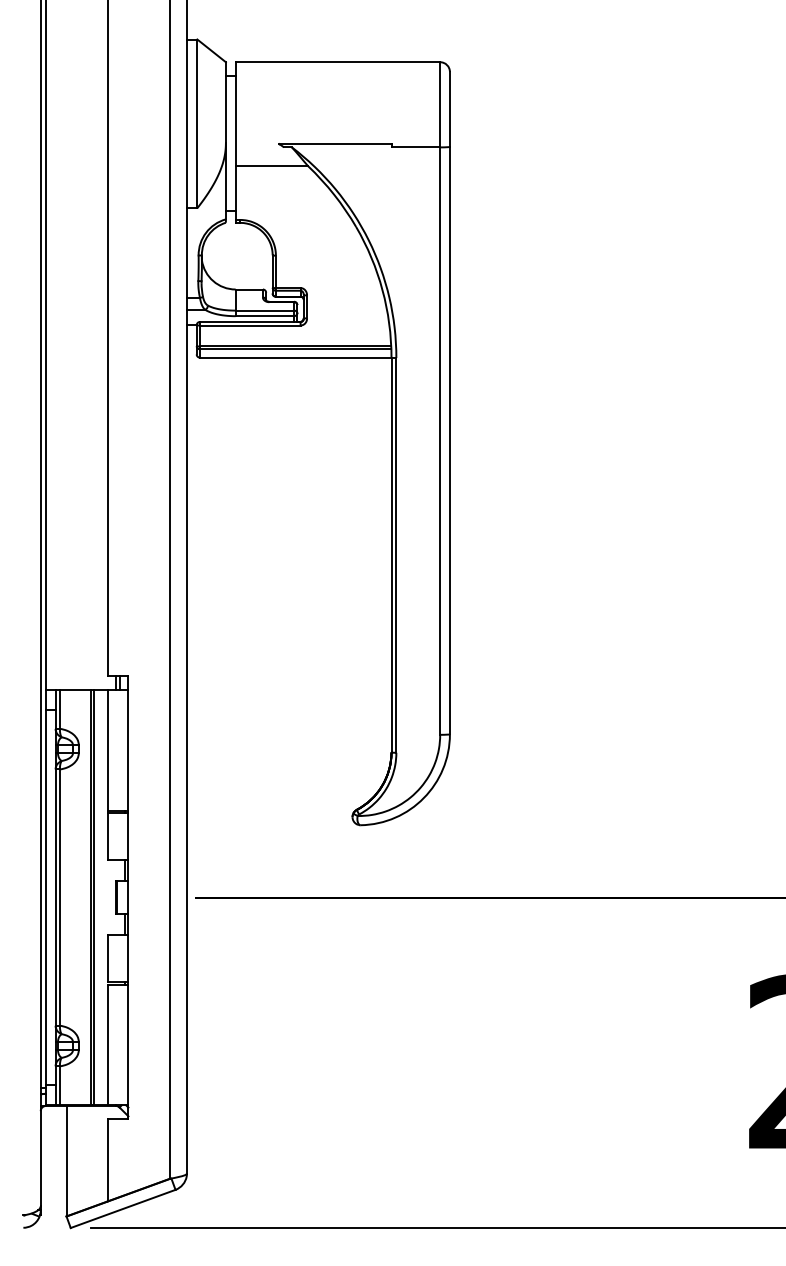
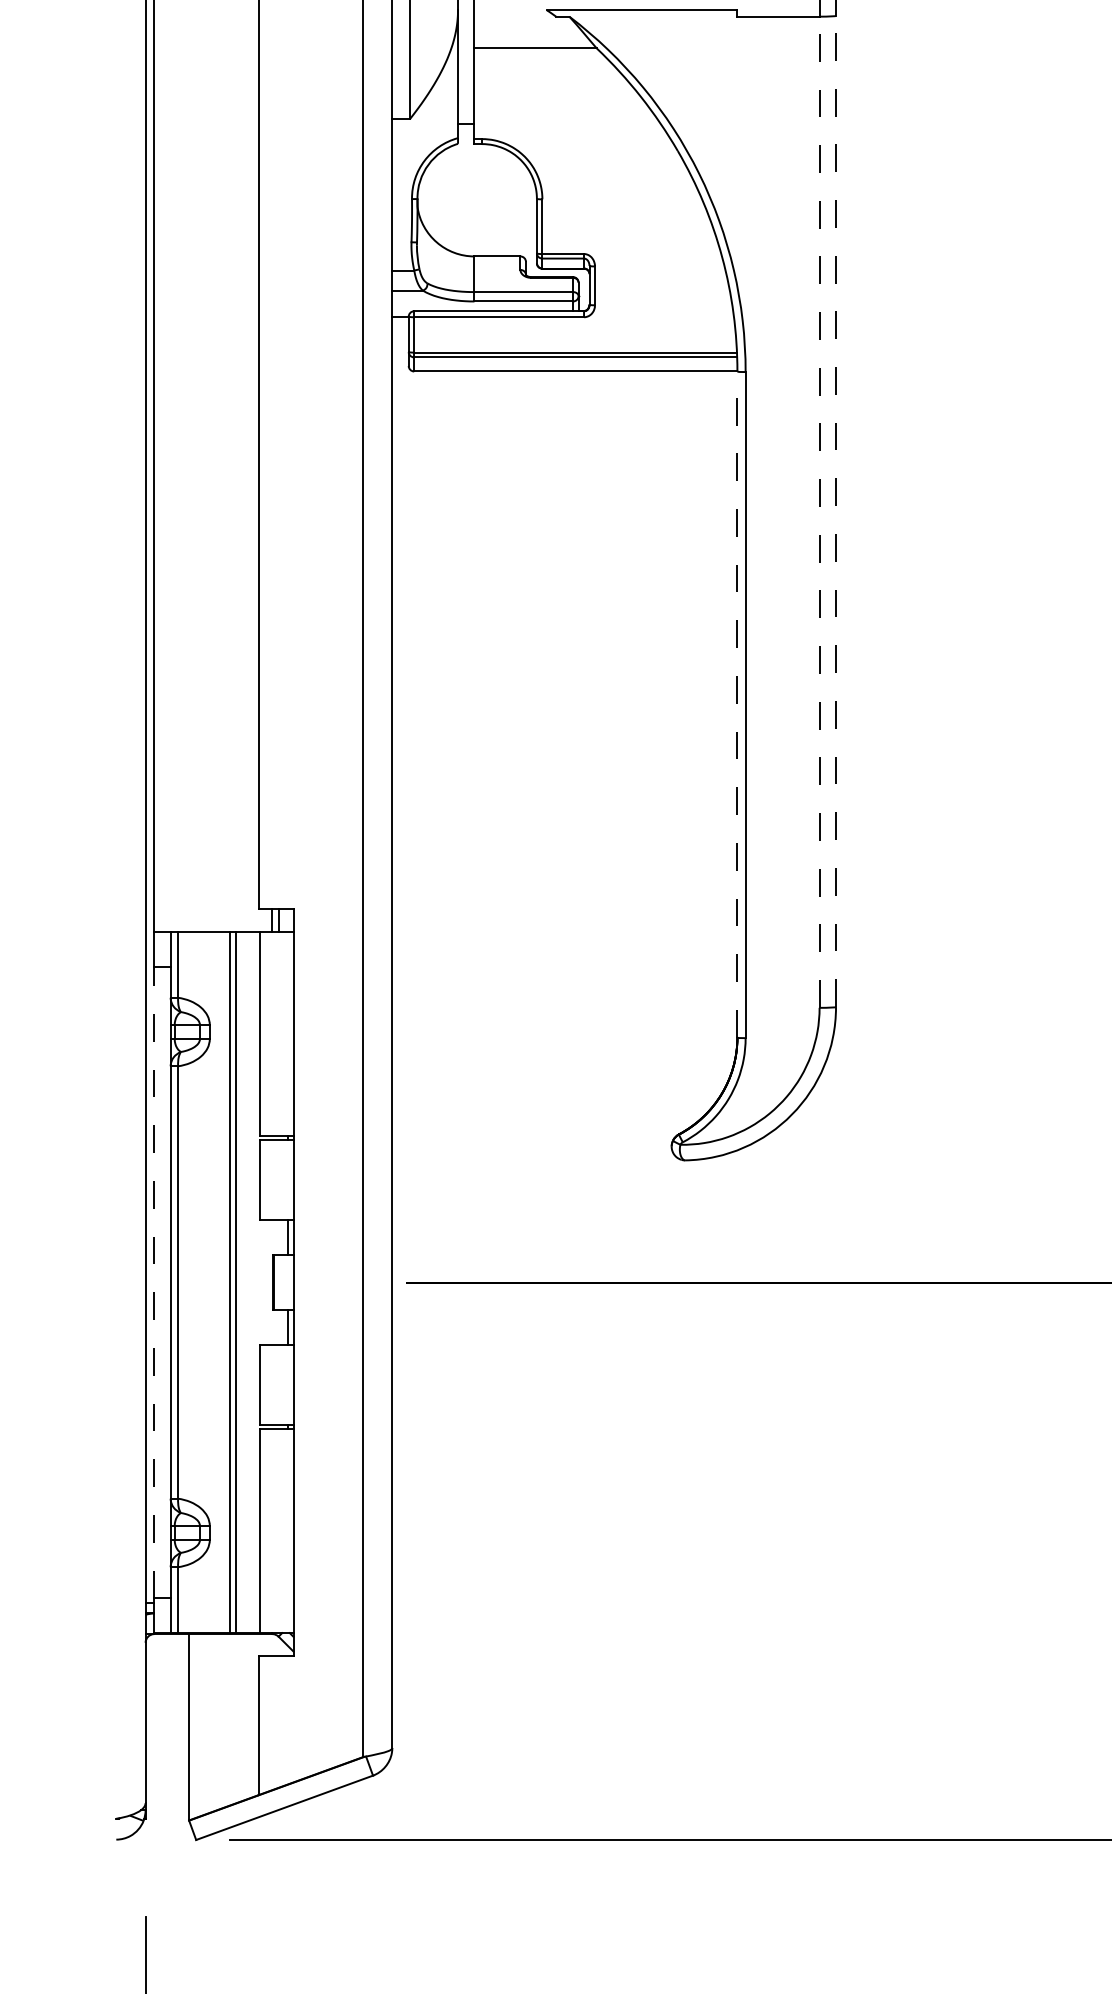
line: (449, 440) -> (835, 511), solid -> dashed
line: (440, 441) -> (820, 512), solid -> dashed
line: (391, 554) -> (737, 703), solid -> dashed
line: (45, 897) -> (153, 1282), solid -> dashed

